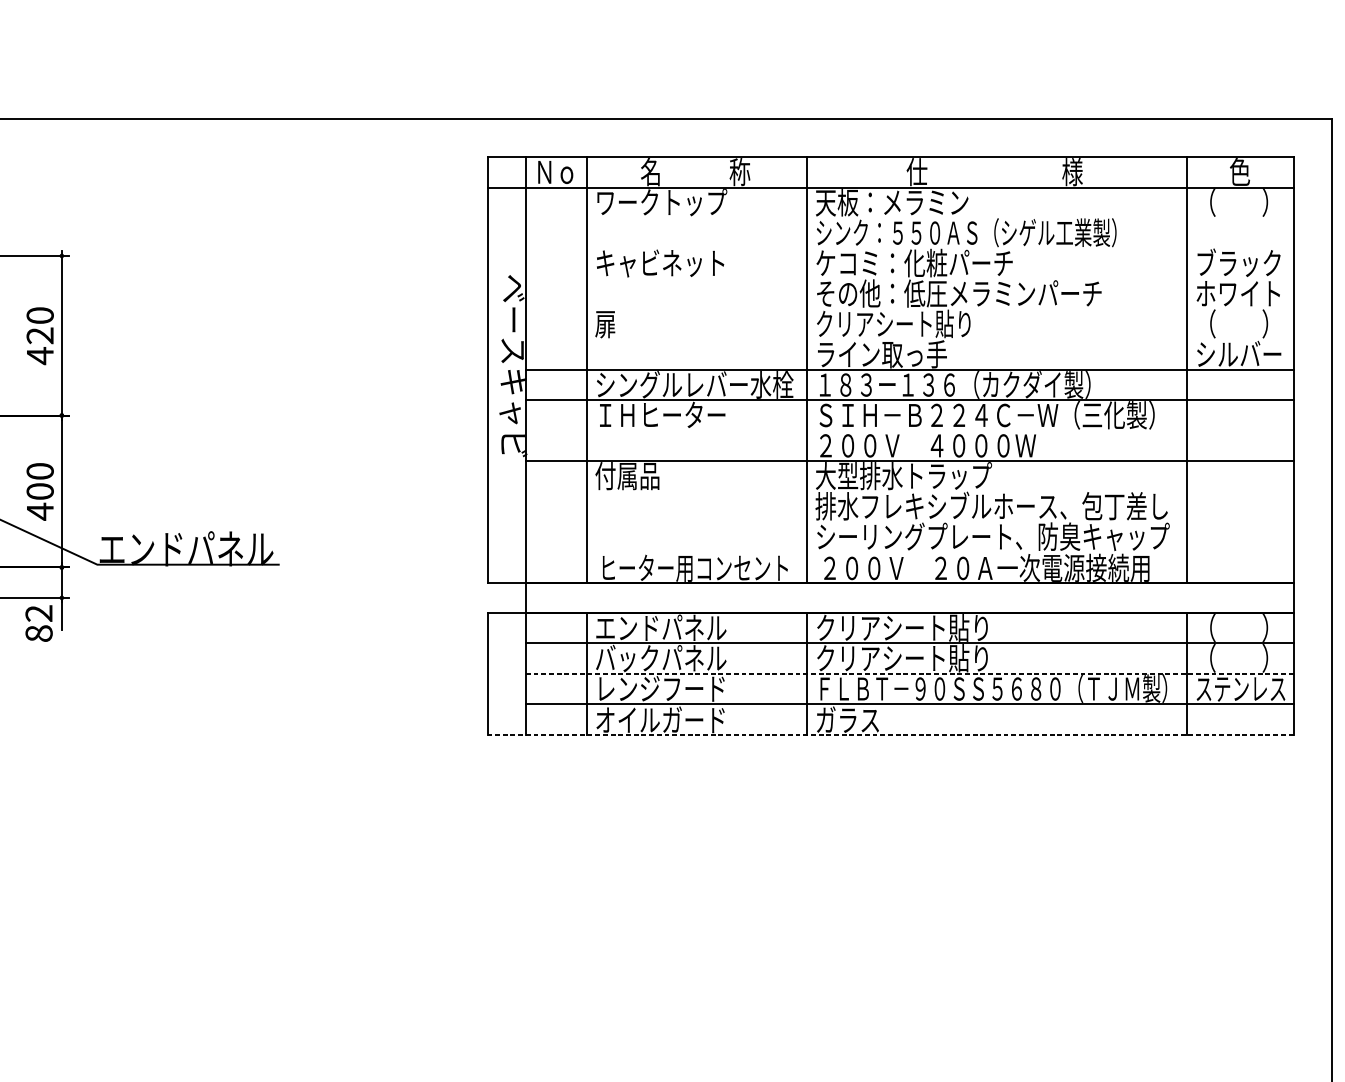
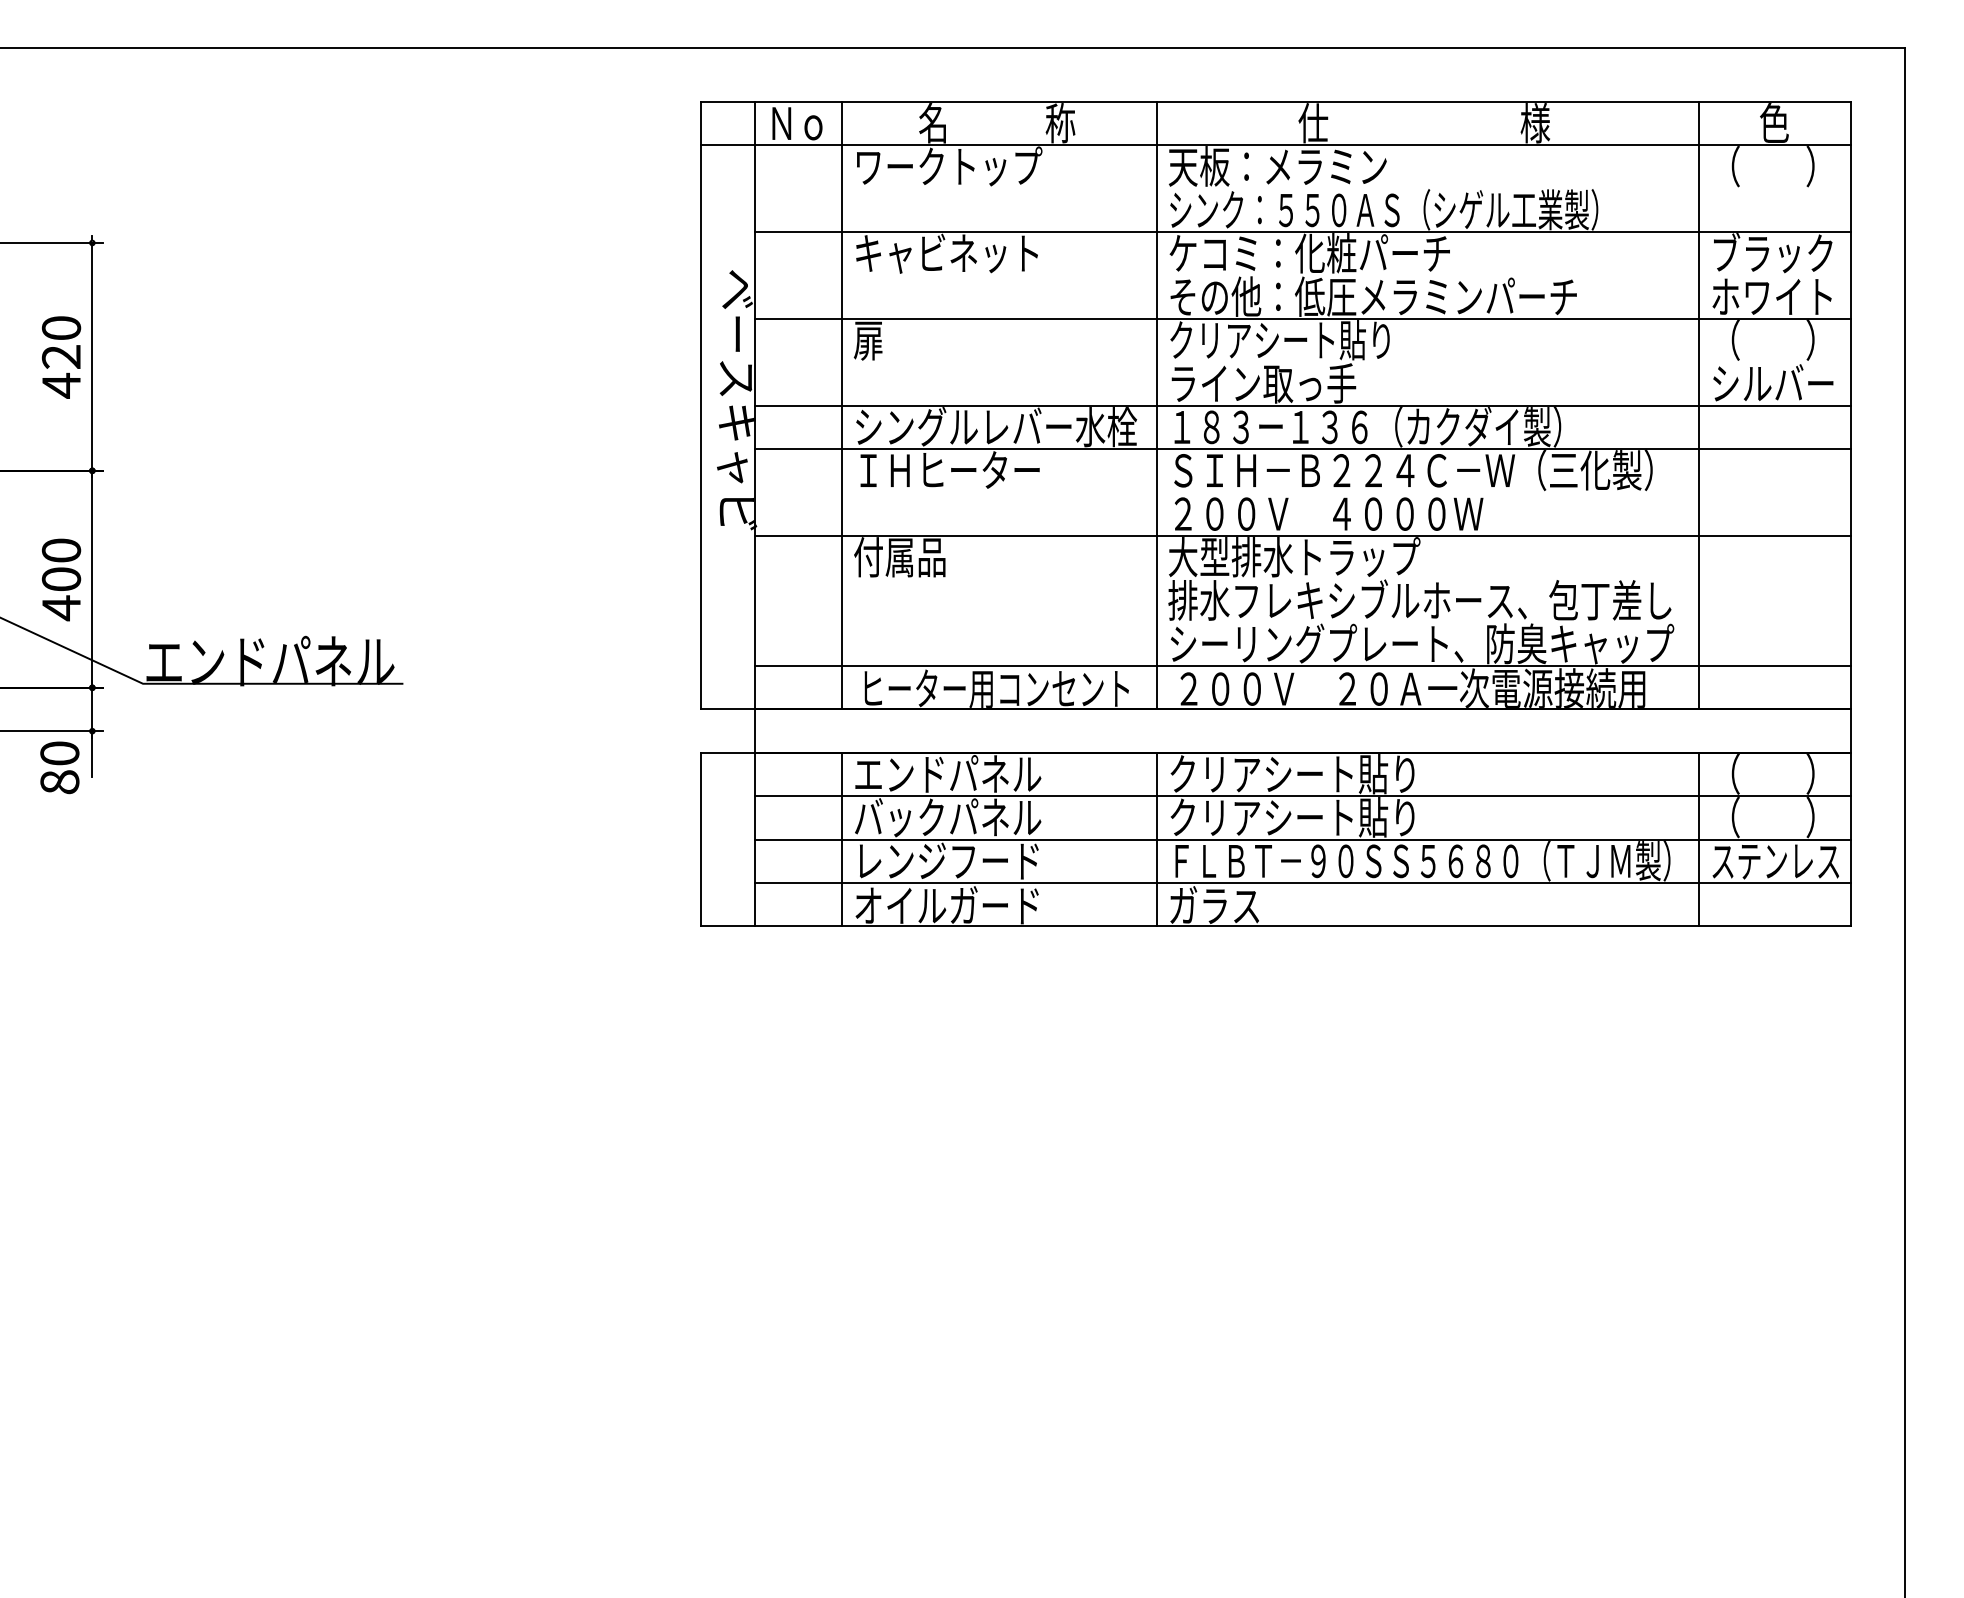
line: (909, 248) -> (1302, 232), added
line: (909, 308) -> (1302, 318), added
line: (909, 552) -> (1302, 666), added
text: (38, 613) -> (59, 753), 82 -> 80
line: (909, 673) -> (1302, 839), dashed -> solid
line: (890, 734) -> (1275, 926), dashed -> solid

